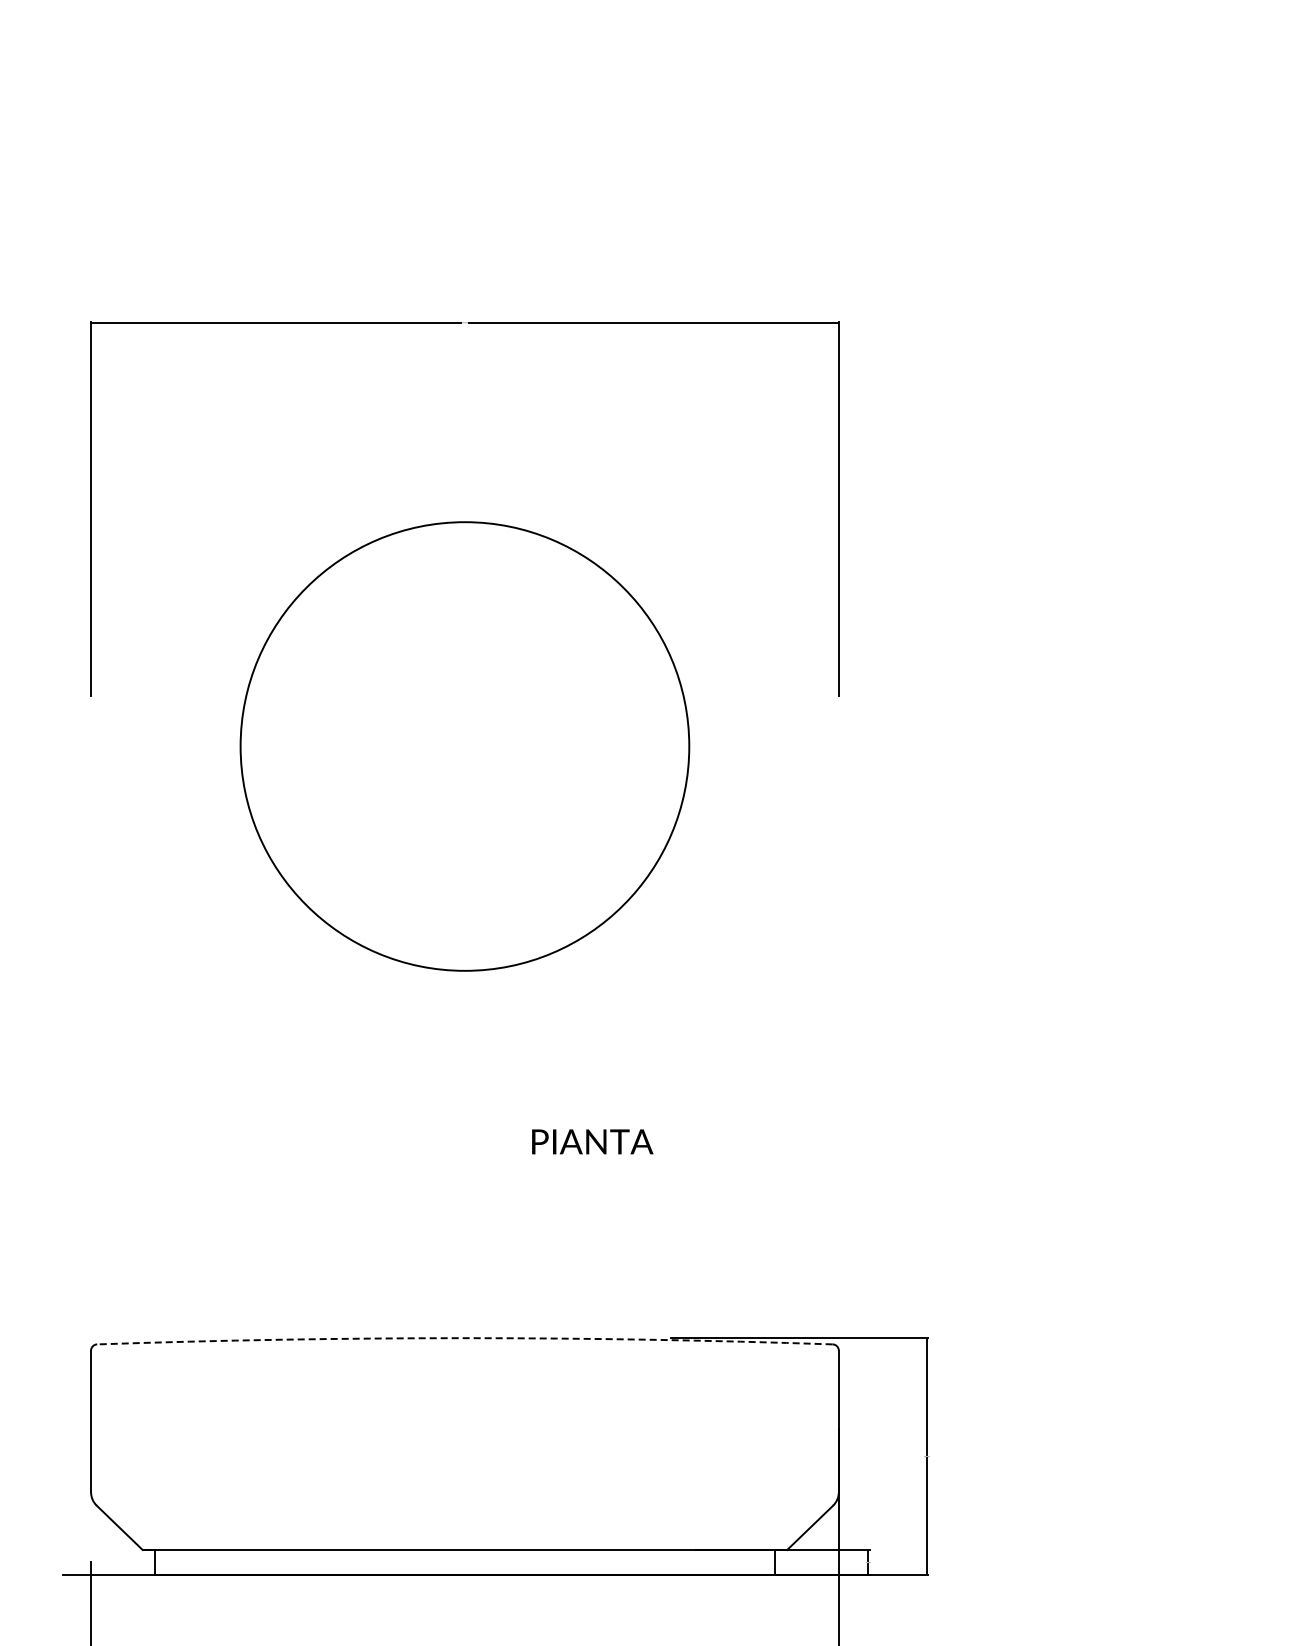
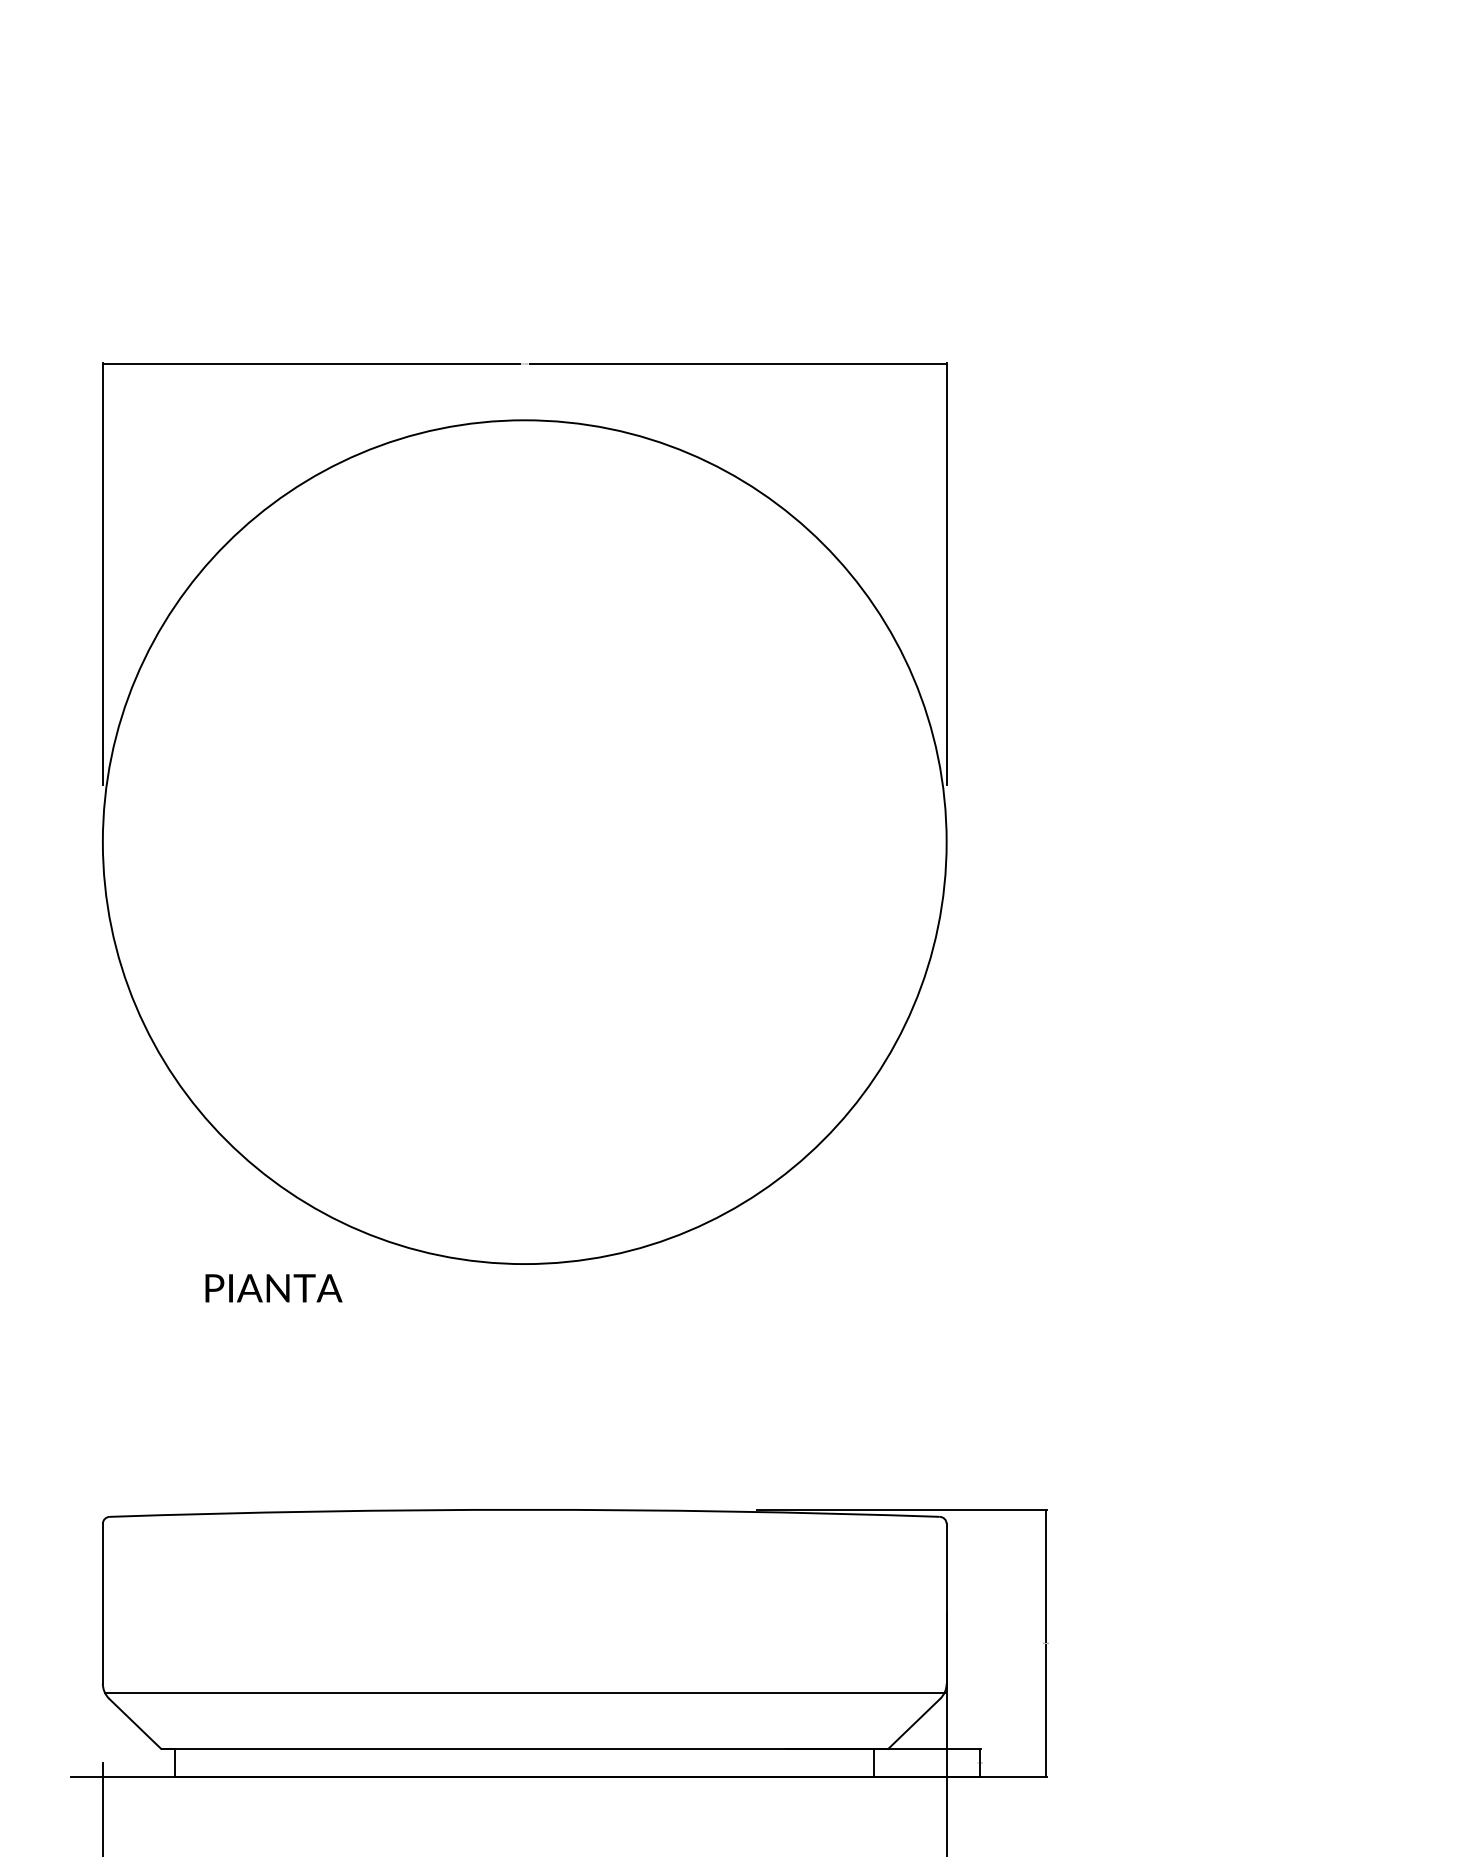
circle: (464, 746) -> (524, 842), size x1.67
text: (592, 1141) -> (273, 1287), moved
arc: (464, 1338) -> (524, 1510), dashed -> solid
line: (464, 1500) -> (524, 1692), added

